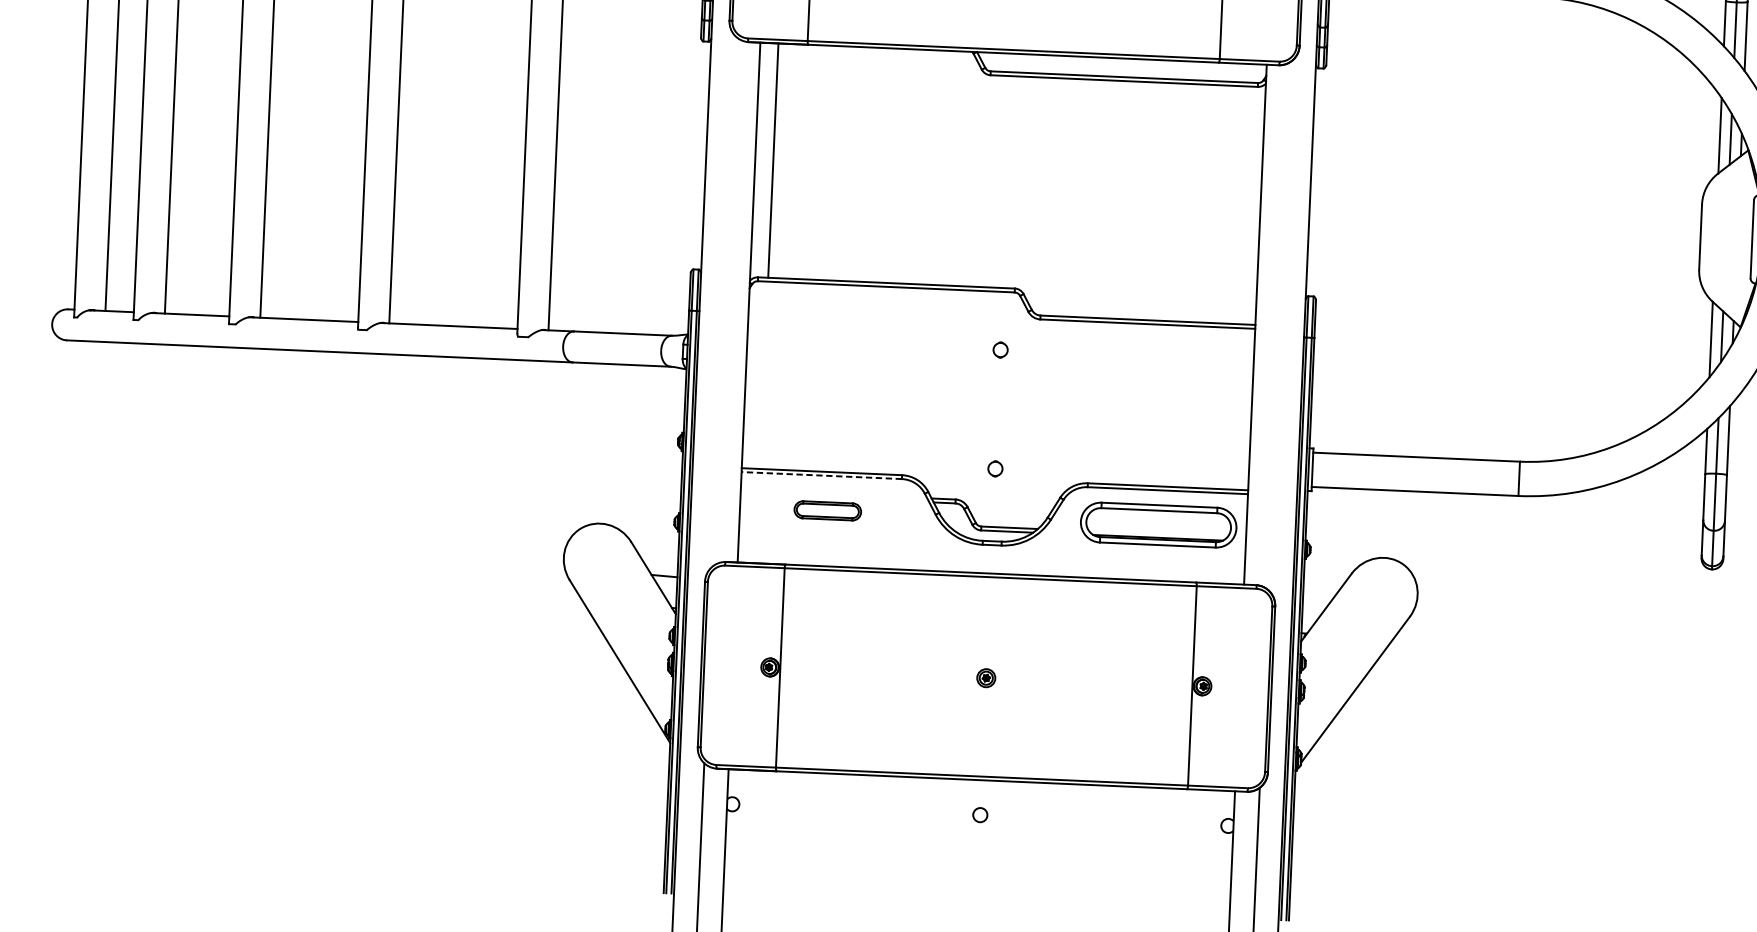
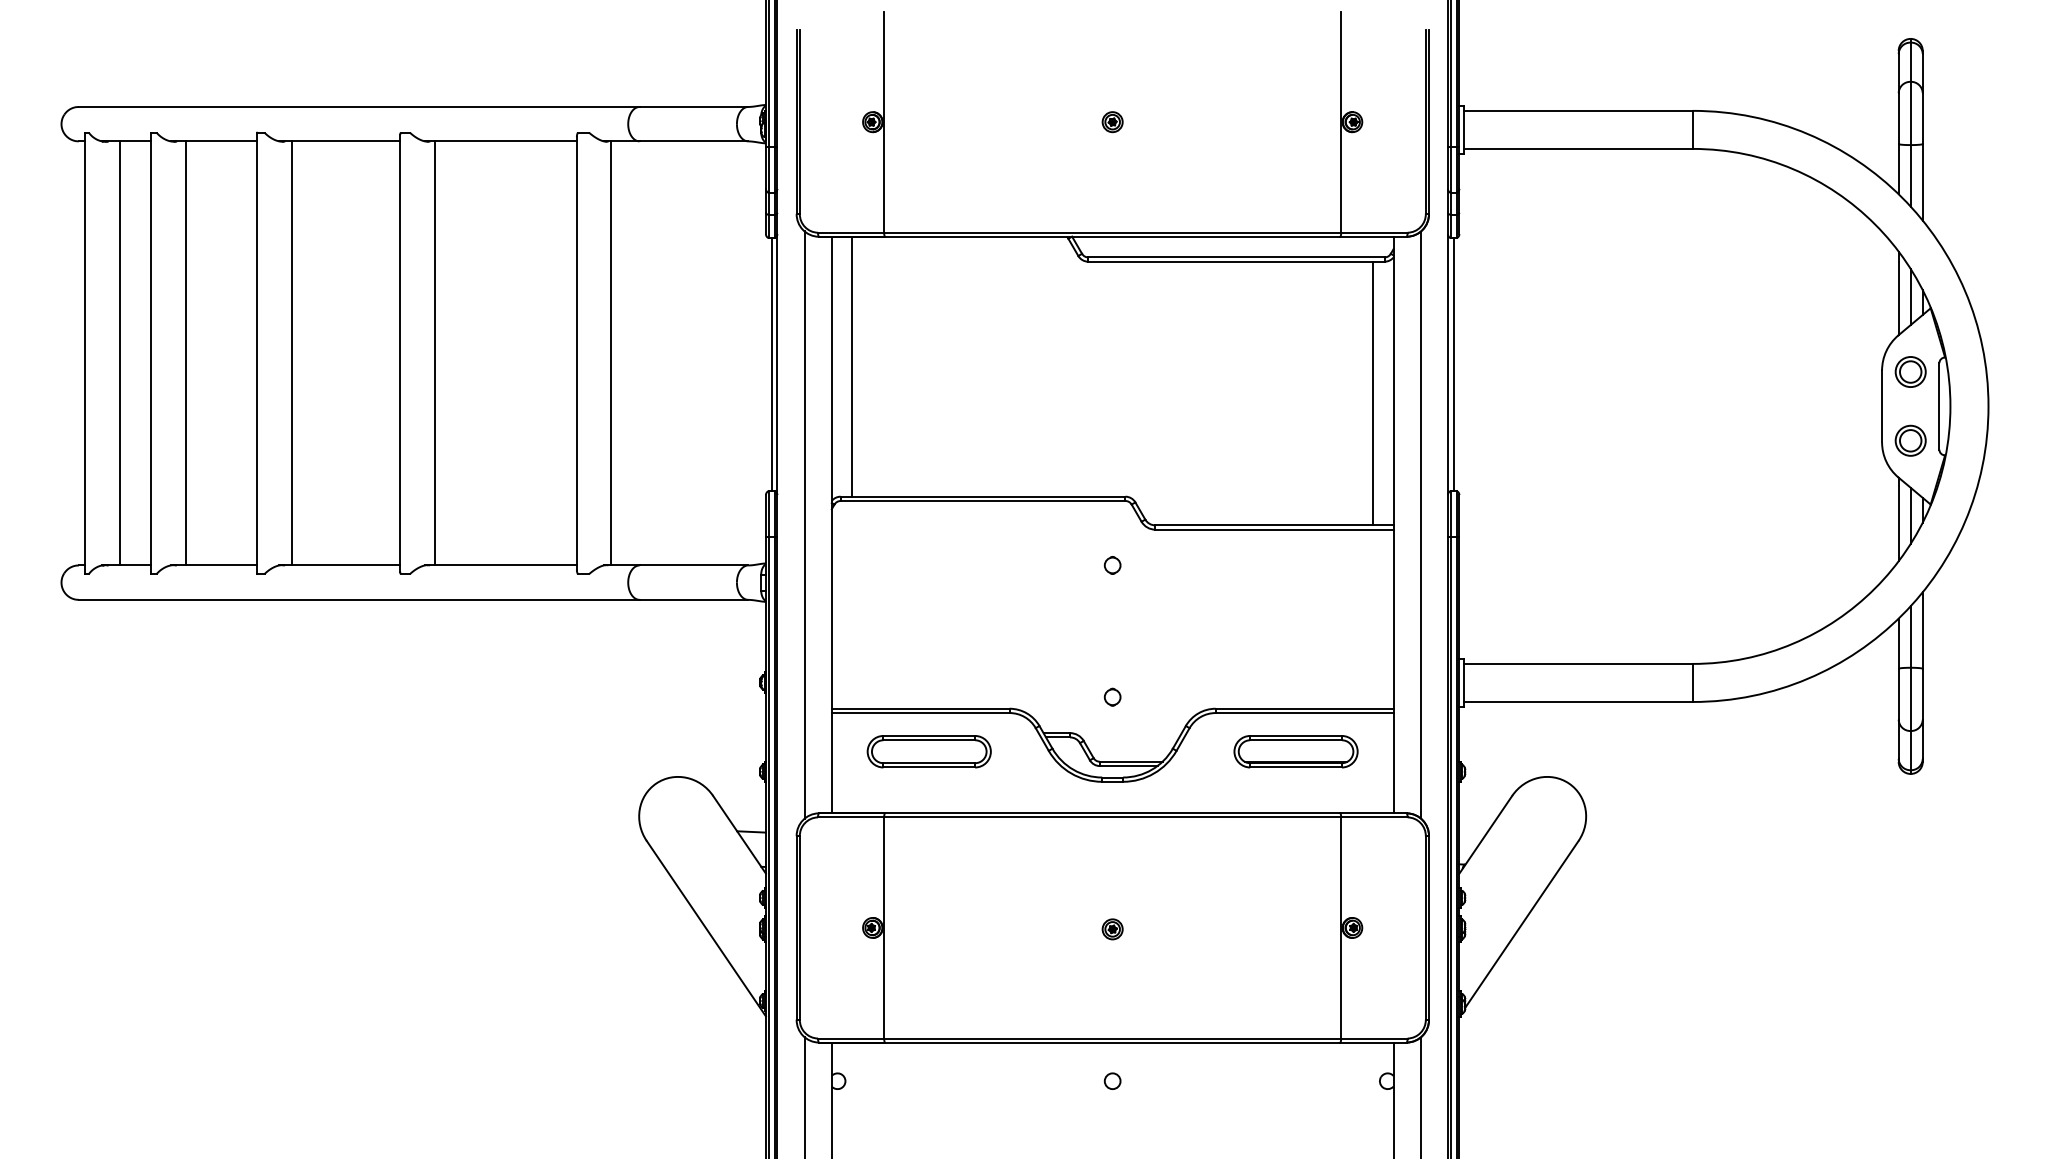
line: (700, 155) -> (771, 364), added
line: (1315, 182) -> (1453, 364), added
line: (1242, 205) -> (1373, 393), added
part: (1727, 206) -> (1910, 371), added
part: (1724, 268) -> (1910, 440), added
line: (724, 301) -> (804, 524), added
line: (1279, 325) -> (1420, 524), added
line: (821, 475) -> (920, 713), dashed -> solid
part: (827, 510) -> (928, 751), size x1.67
part: (1158, 525) -> (1295, 751), size x0.71

